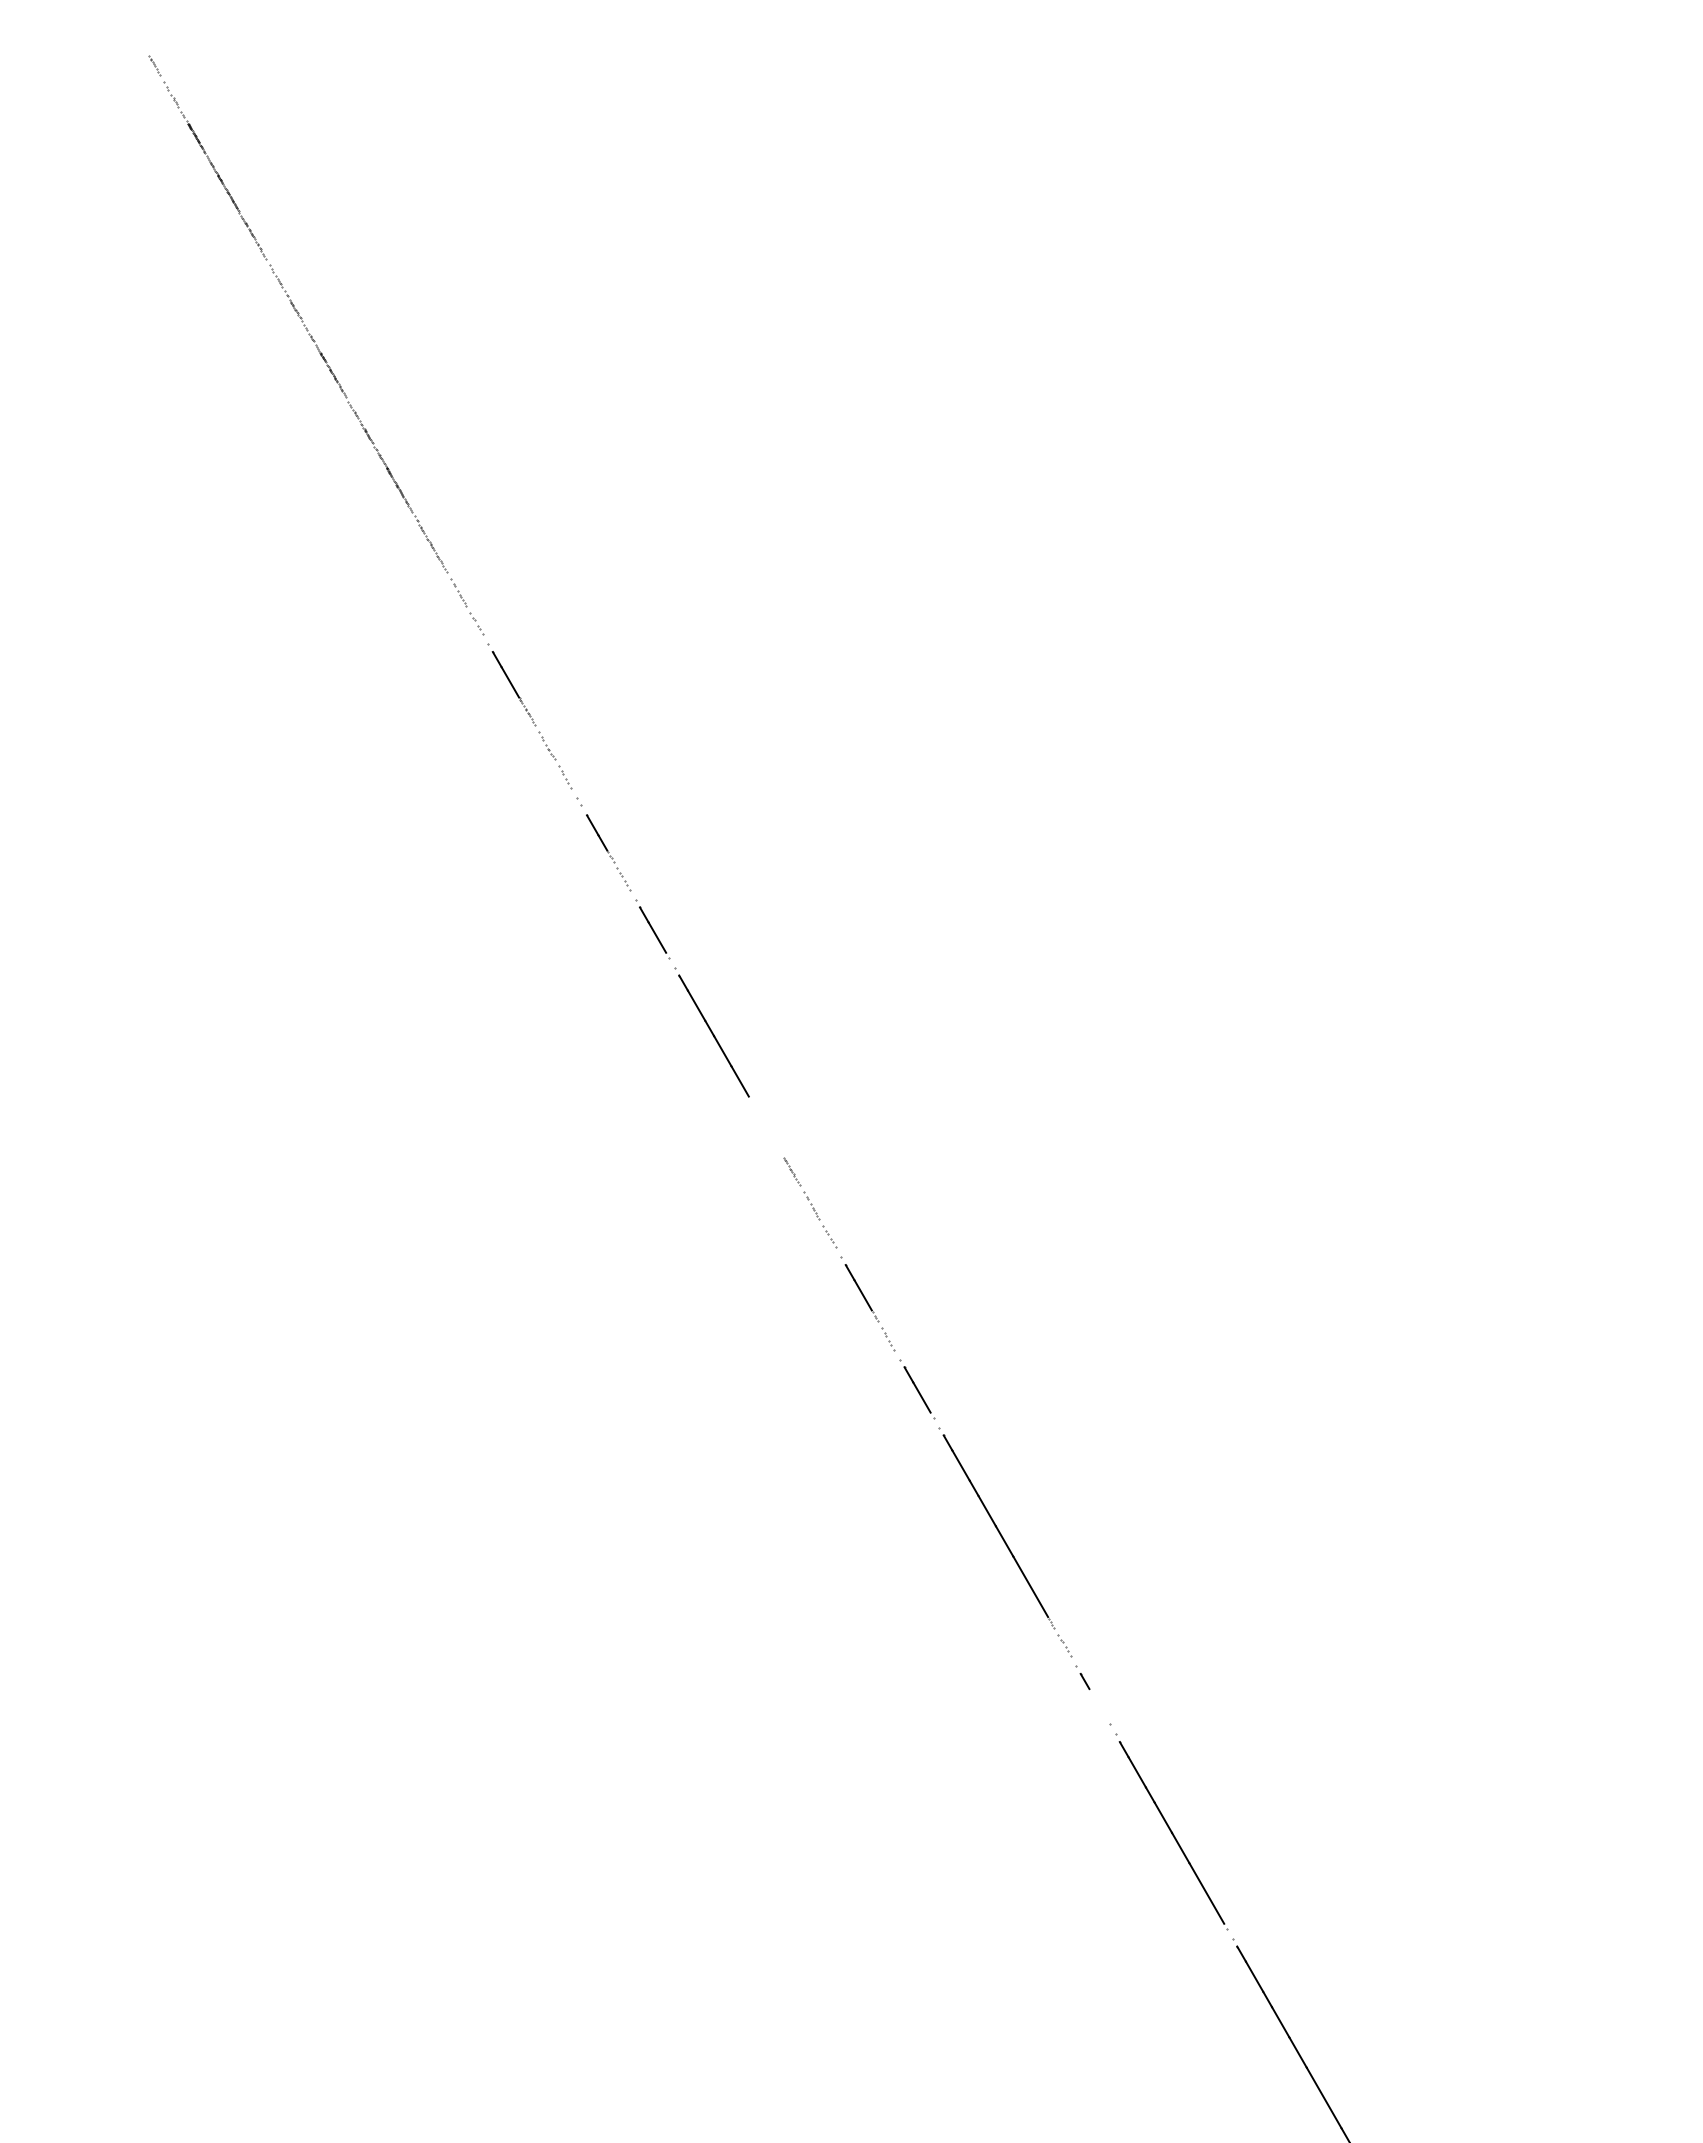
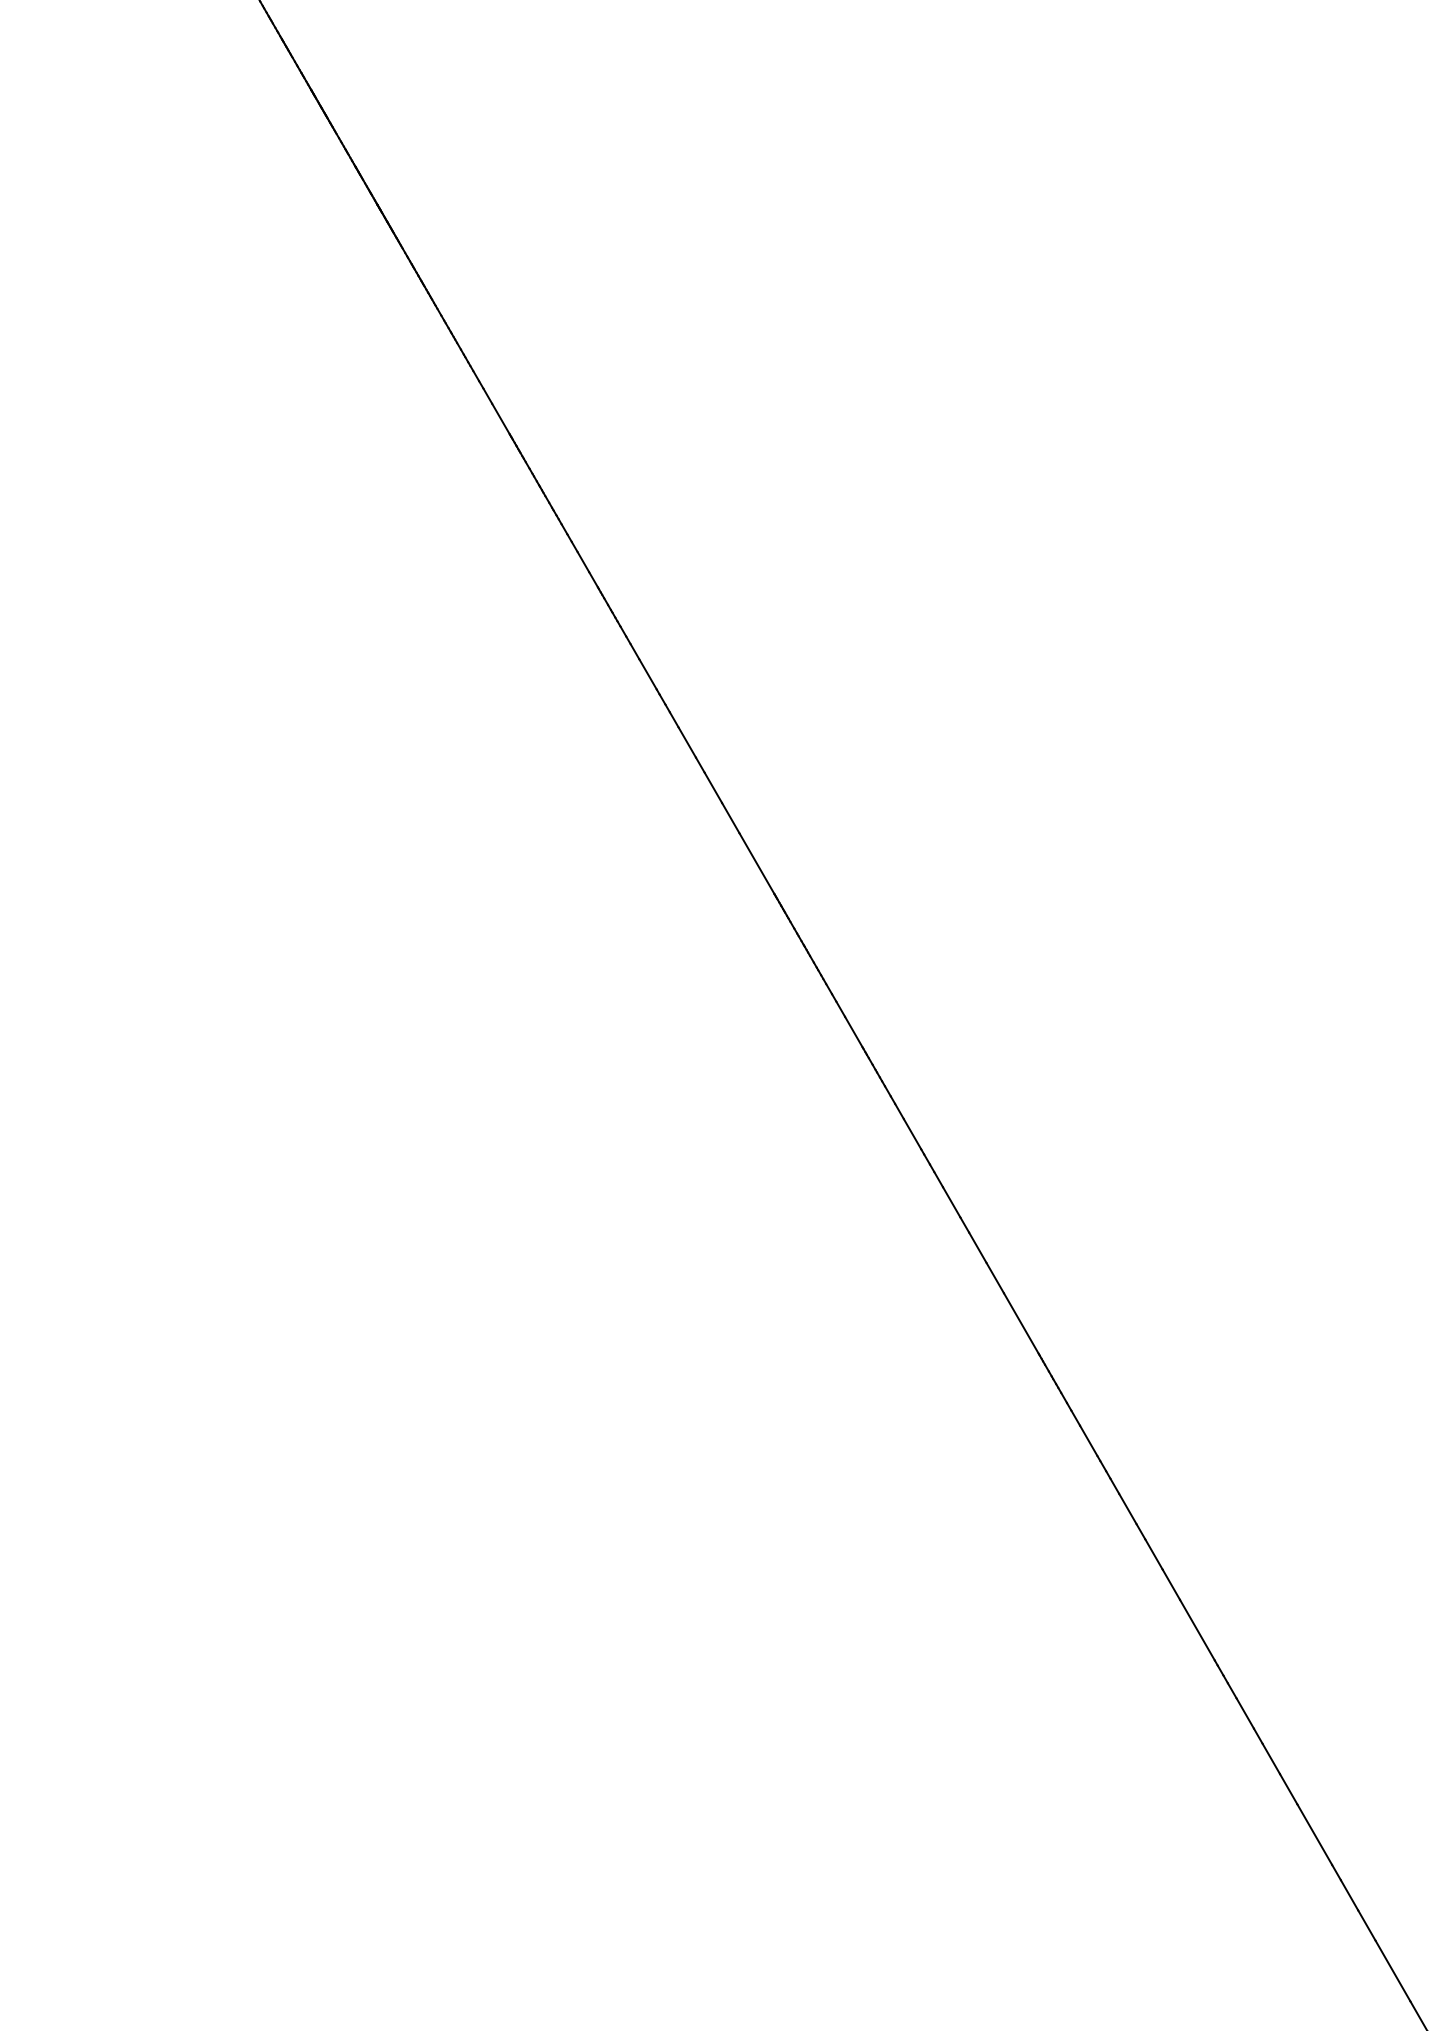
line: (765, 1126) -> (756, 863), added
line: (1097, 1704) -> (1088, 1441), added

